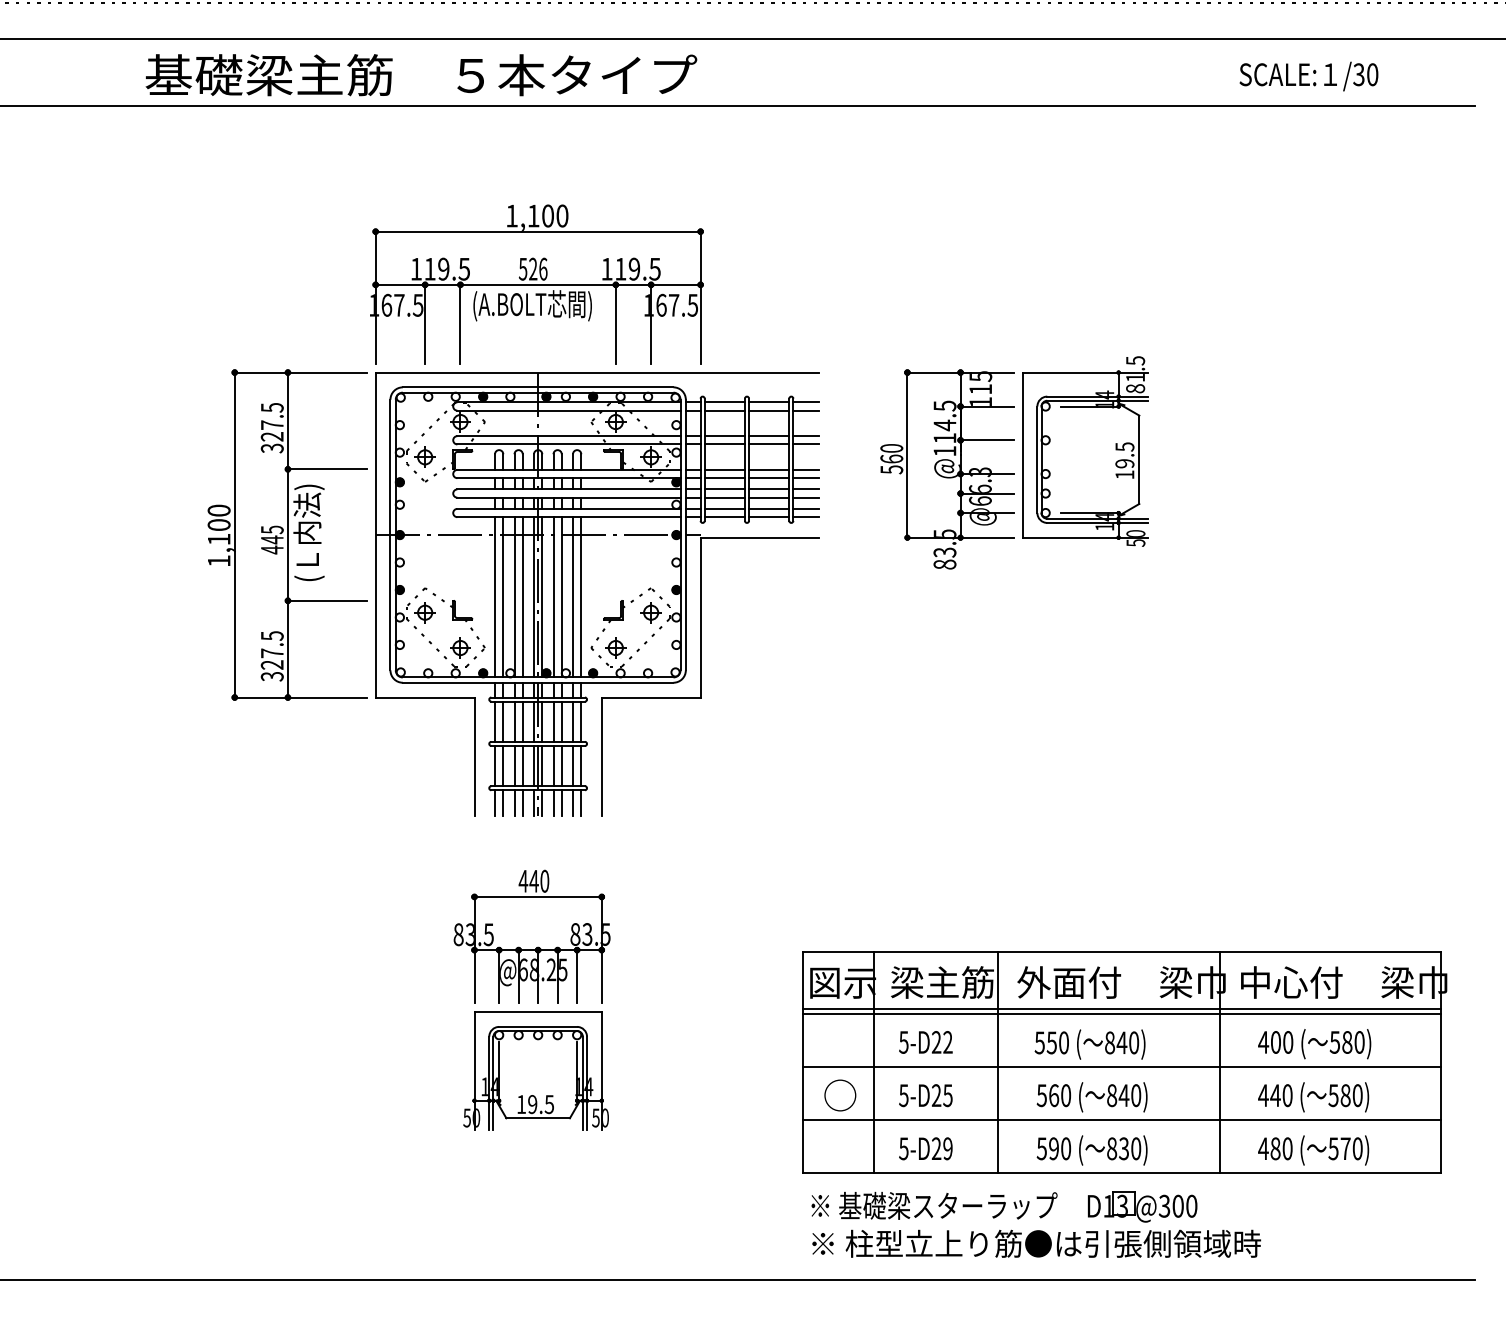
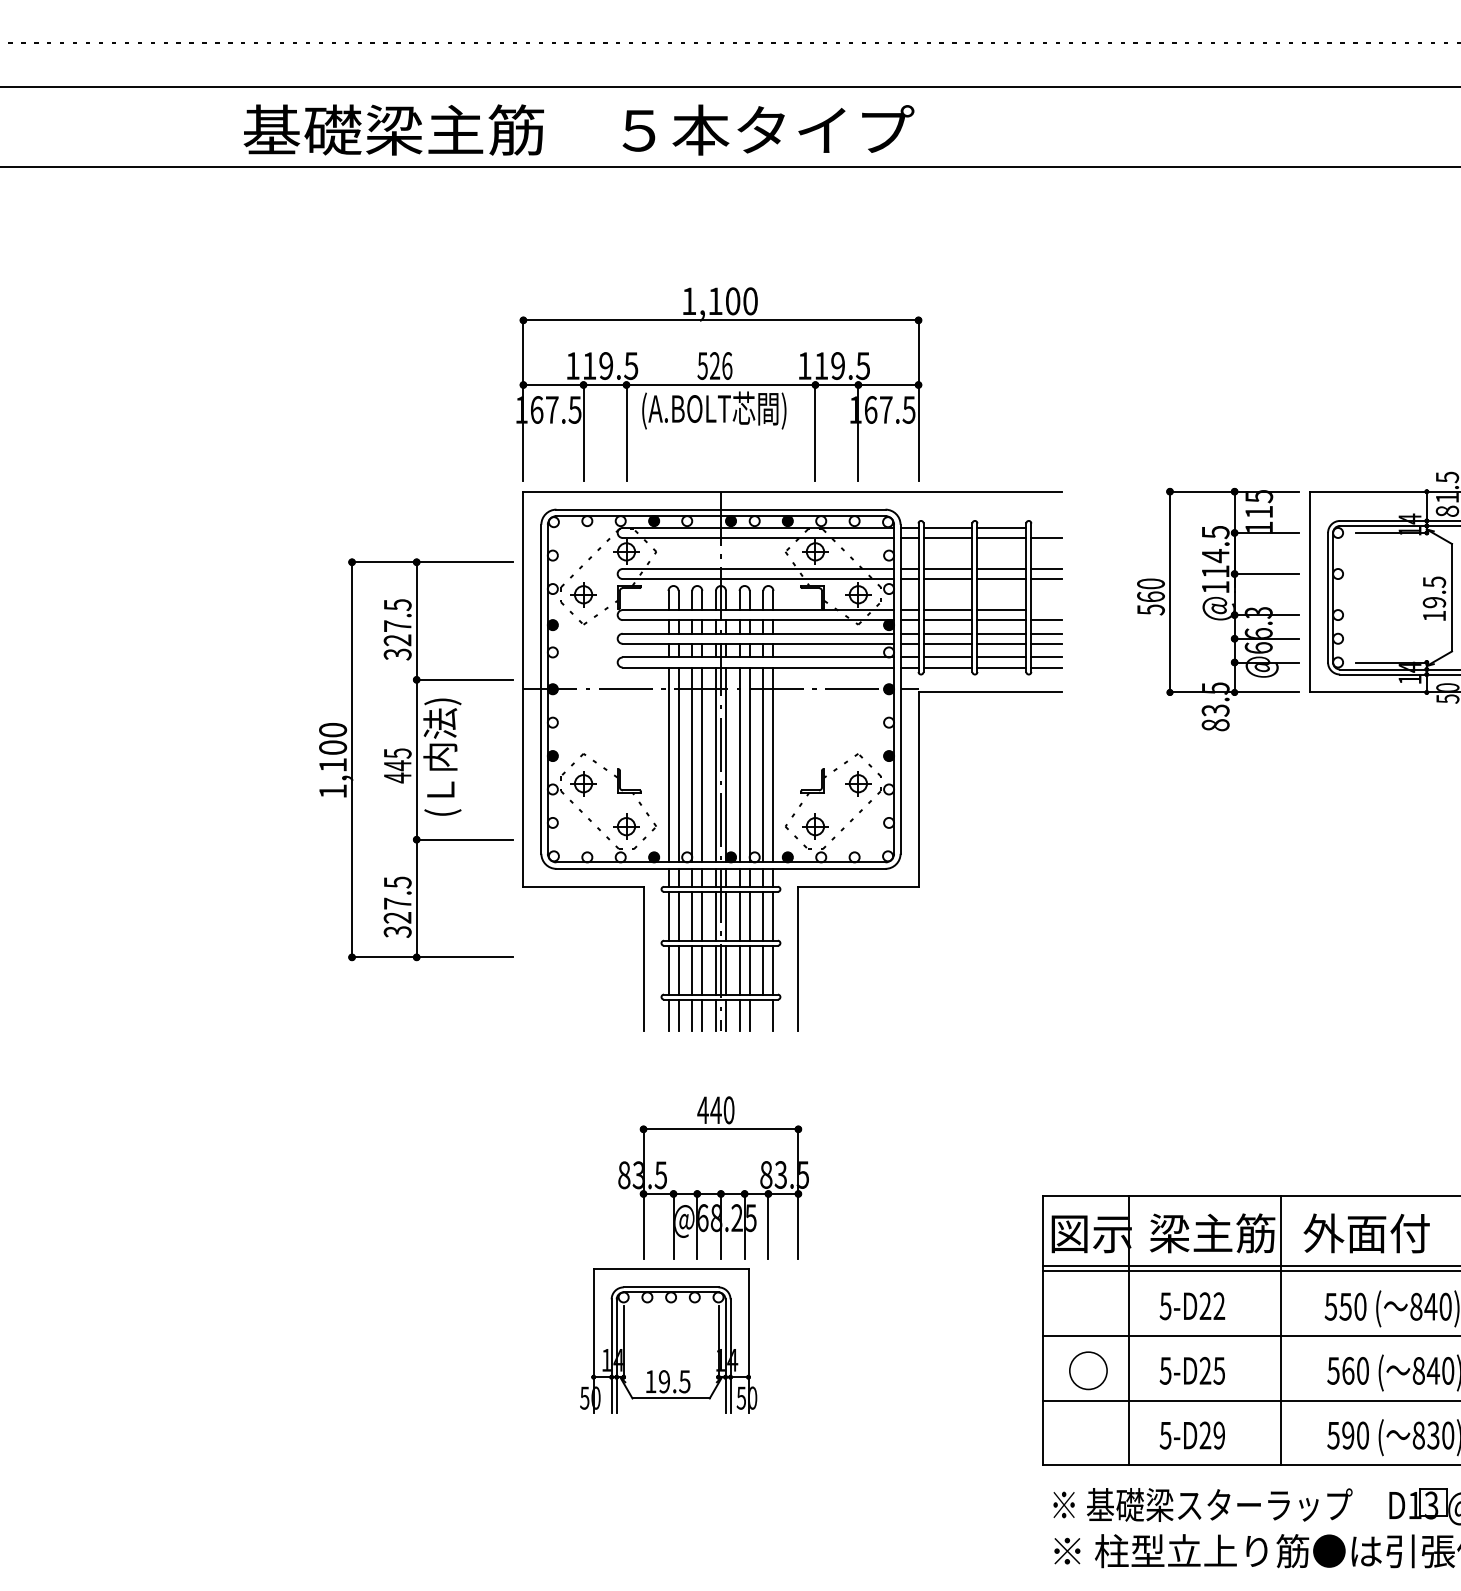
line: (805, 402) -> (1046, 528), removed
line: (805, 469) -> (1046, 609), removed
part: (287, 534) -> (416, 759), moved
line: (573, 802) -> (763, 1014), removed
part: (535, 1070) -> (667, 1340), moved

